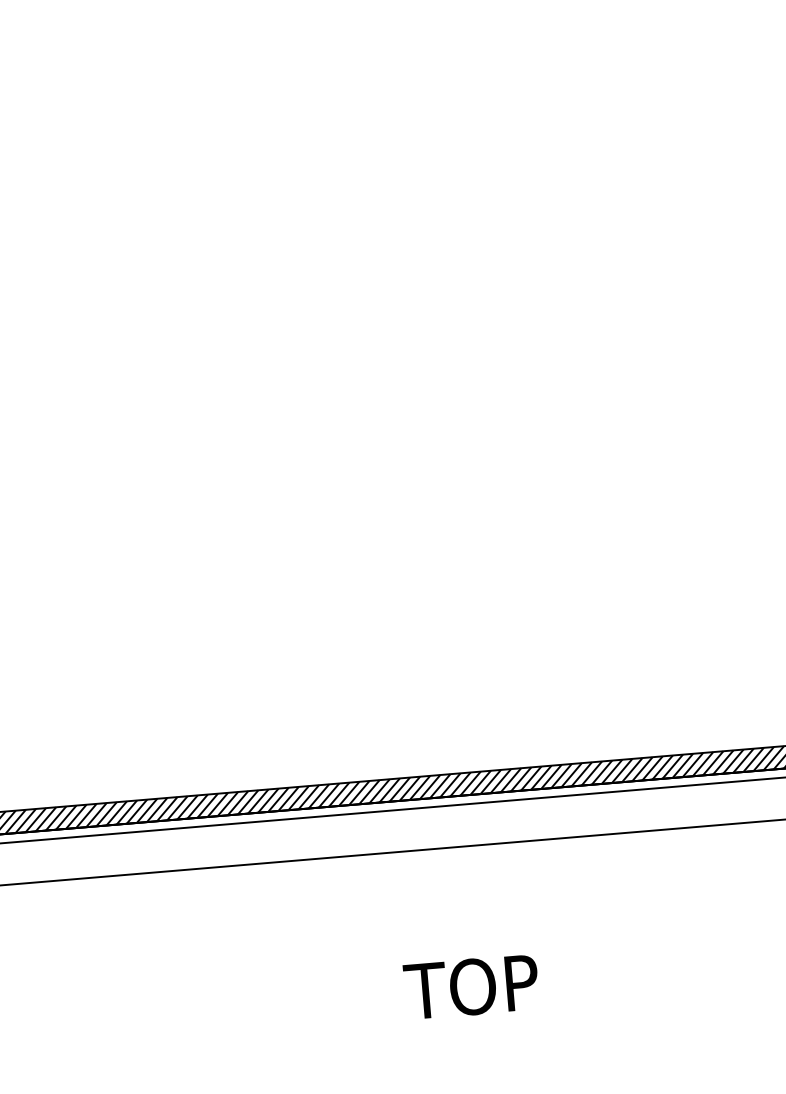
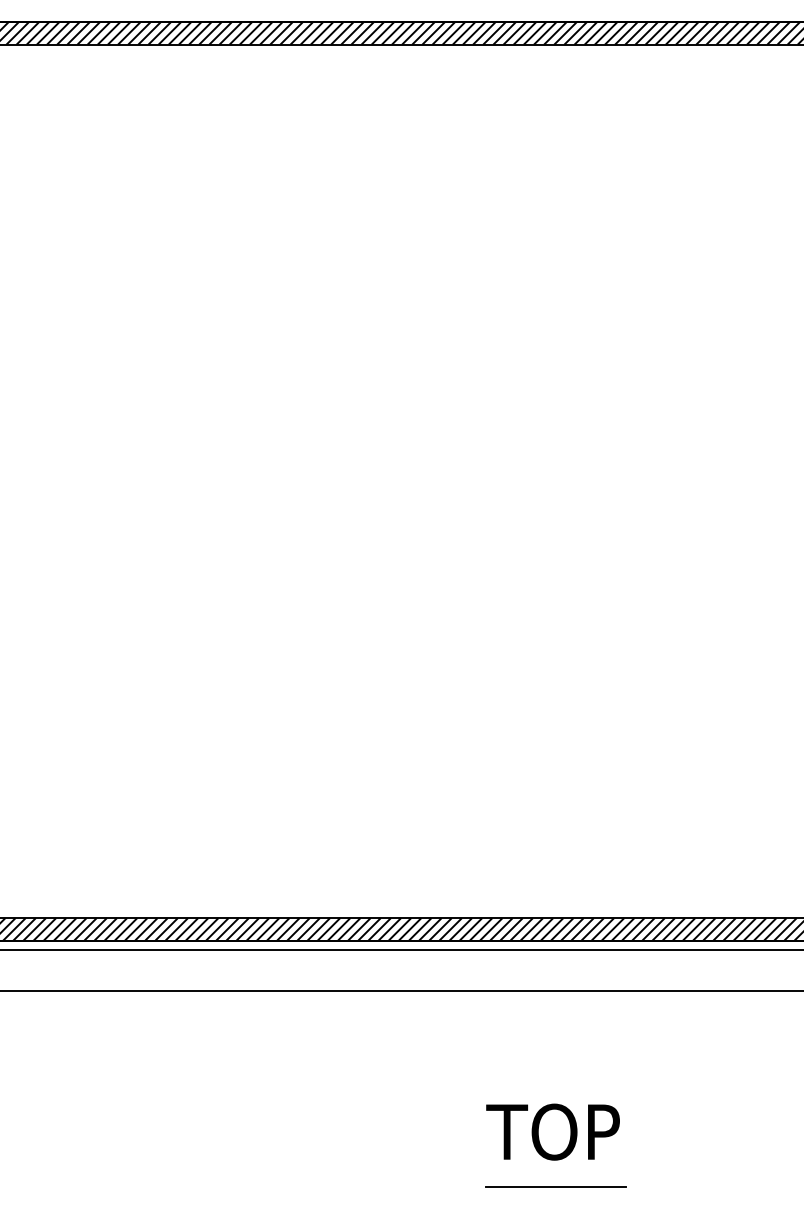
text: (470, 986) -> (552, 1131), moved
line: (567, 1033) -> (556, 1186), added

